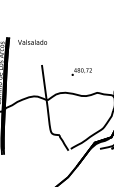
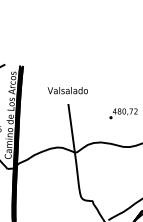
text: (32, 41) -> (67, 89), moved

